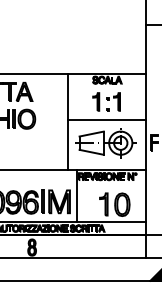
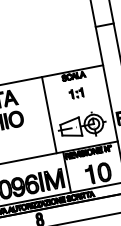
part: (106, 101) -> (76, 93), size x0.6
line: (106, 119) -> (79, 107), removed

